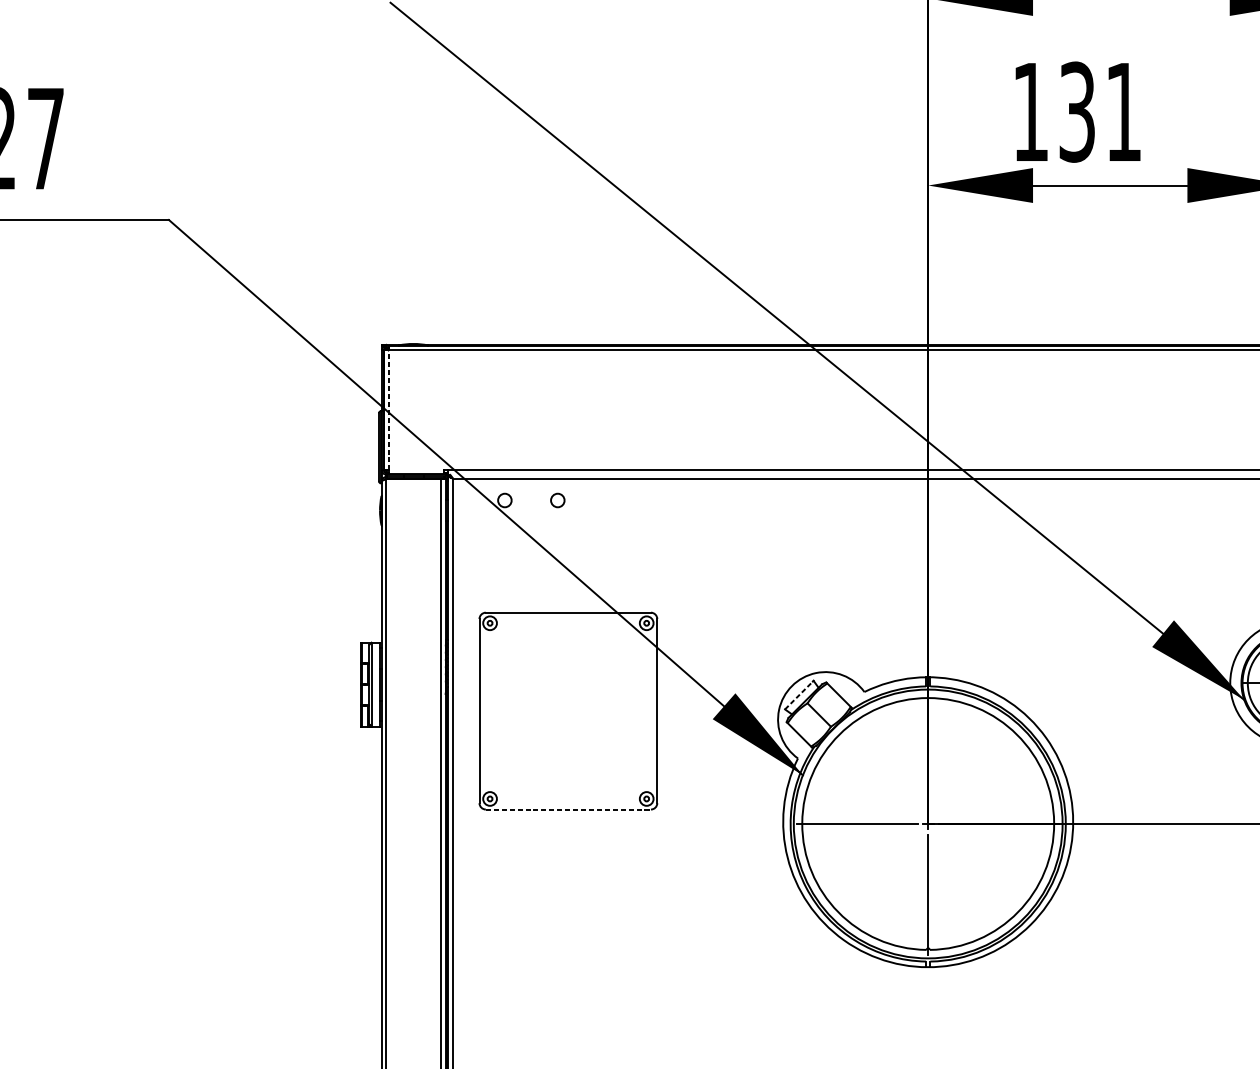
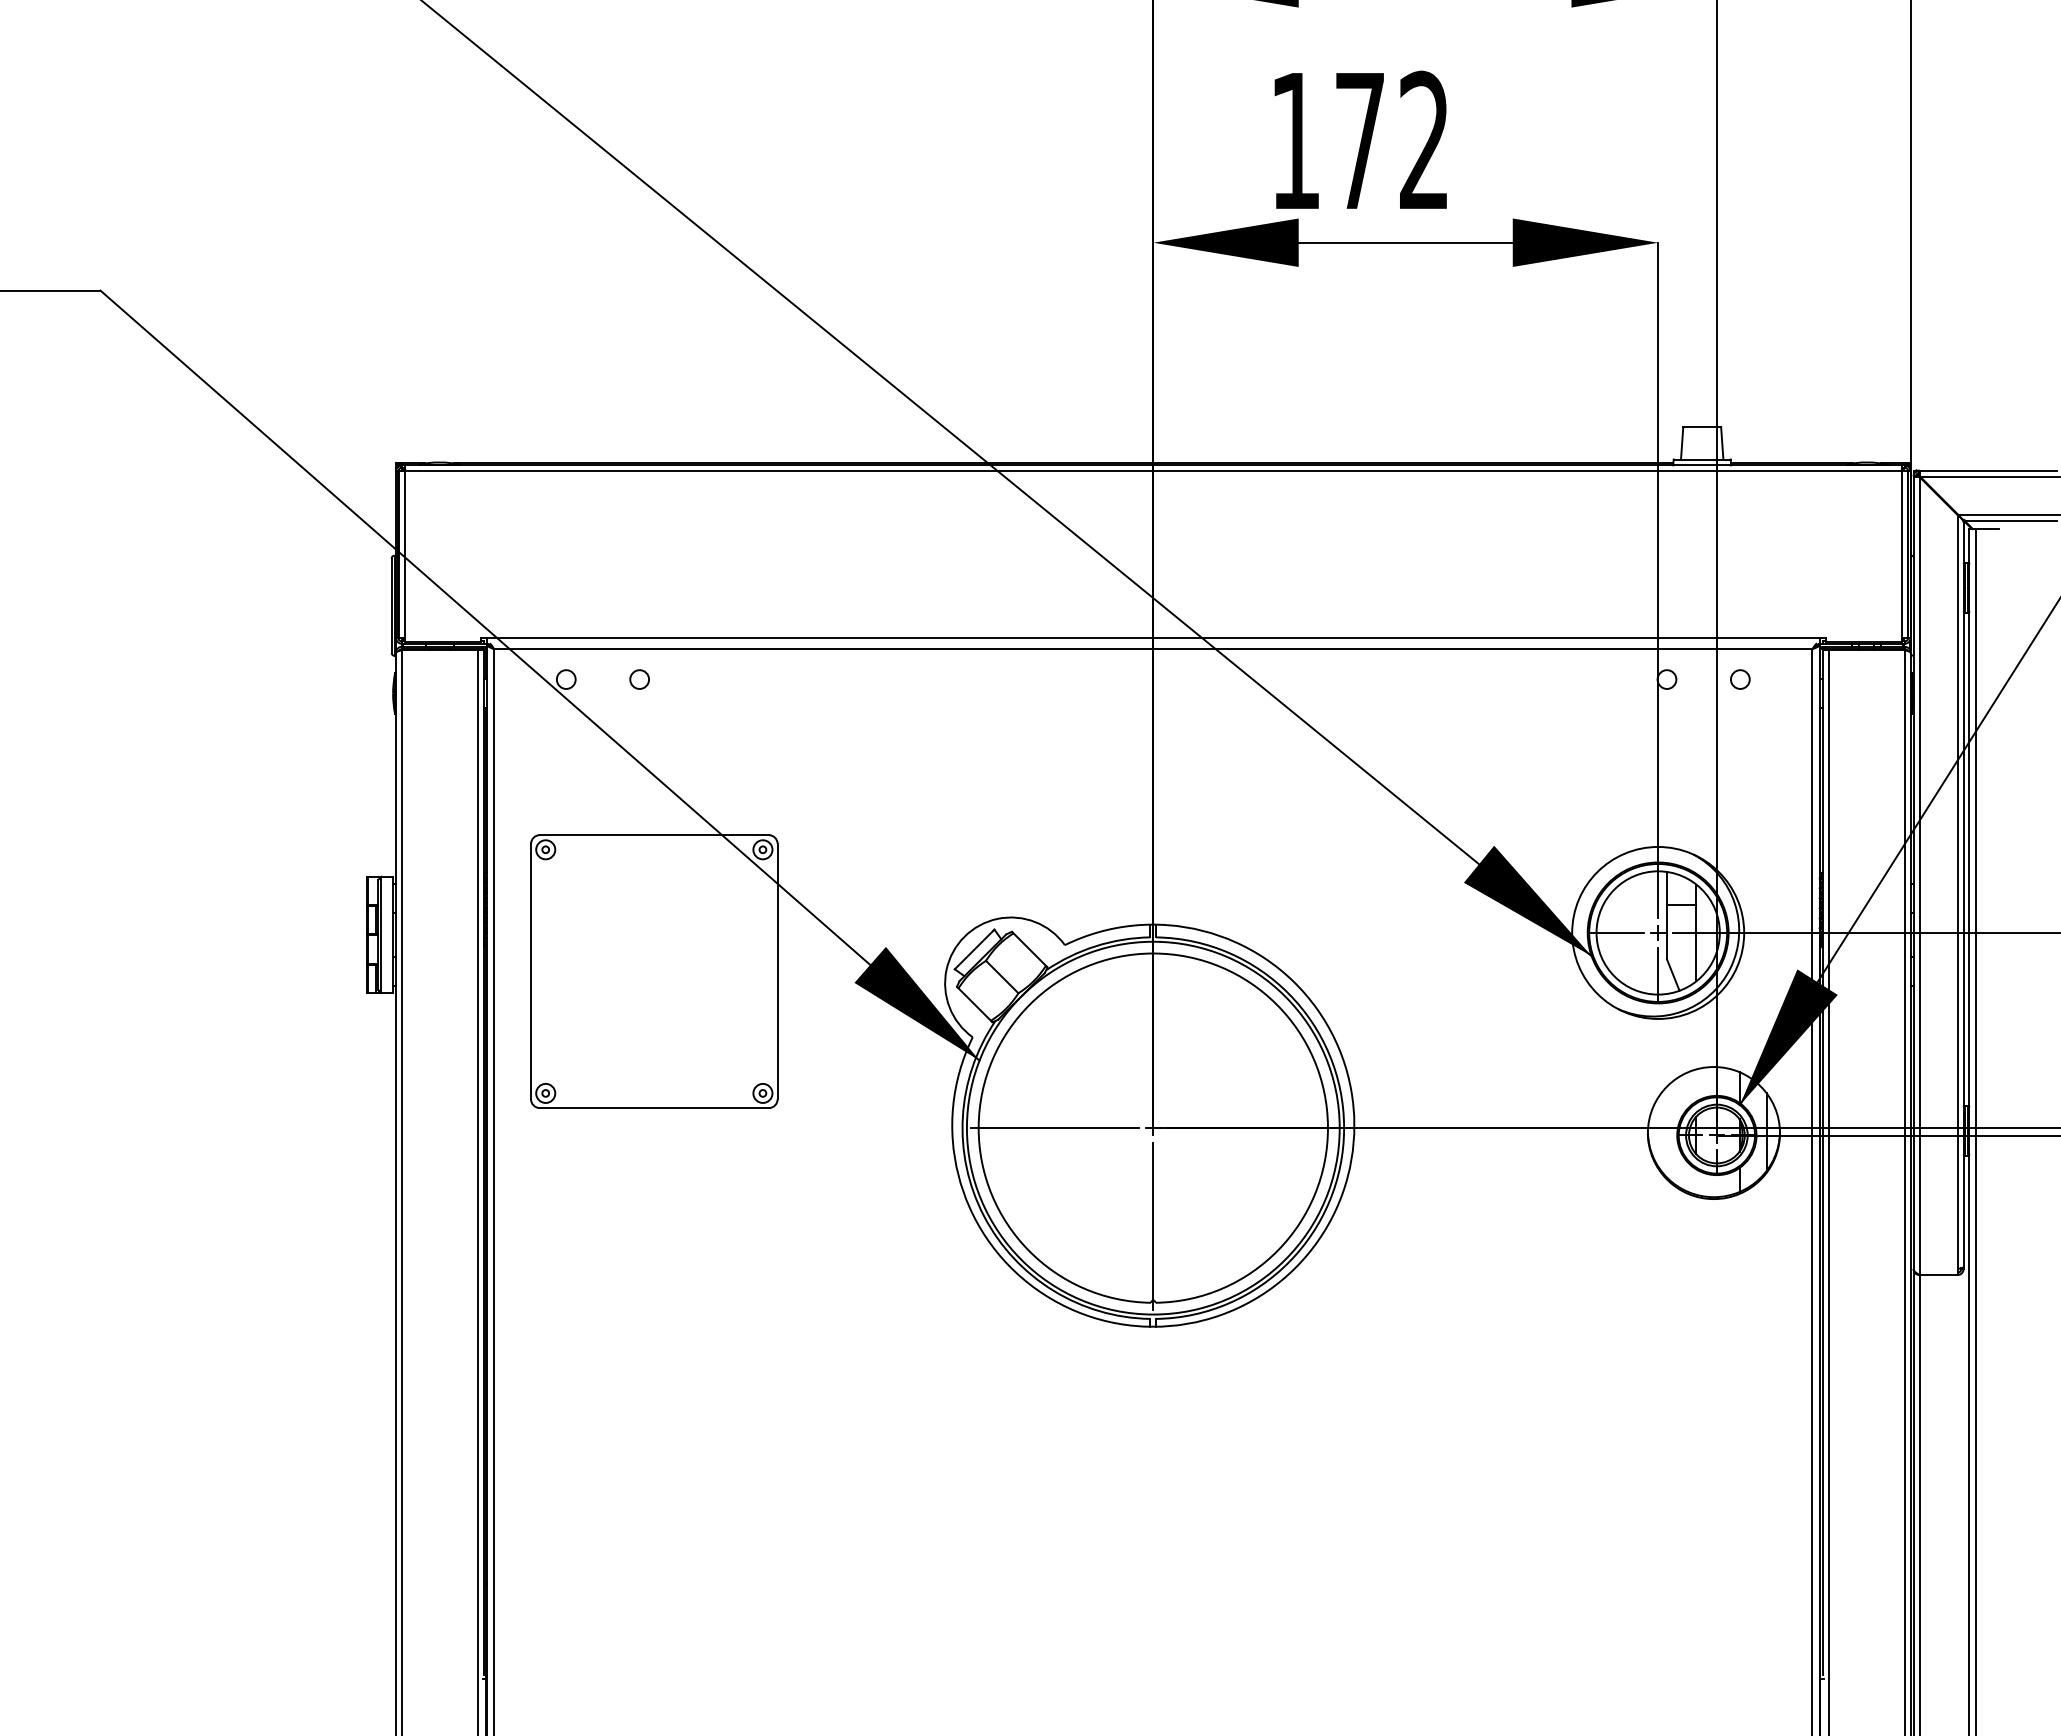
text: (1099, 111) -> (1391, 140), 131 -> 172
line: (388, 410) -> (405, 554), dashed -> solid
line: (799, 695) -> (974, 949), dashed -> solid
line: (568, 809) -> (654, 1108), dashed -> solid

